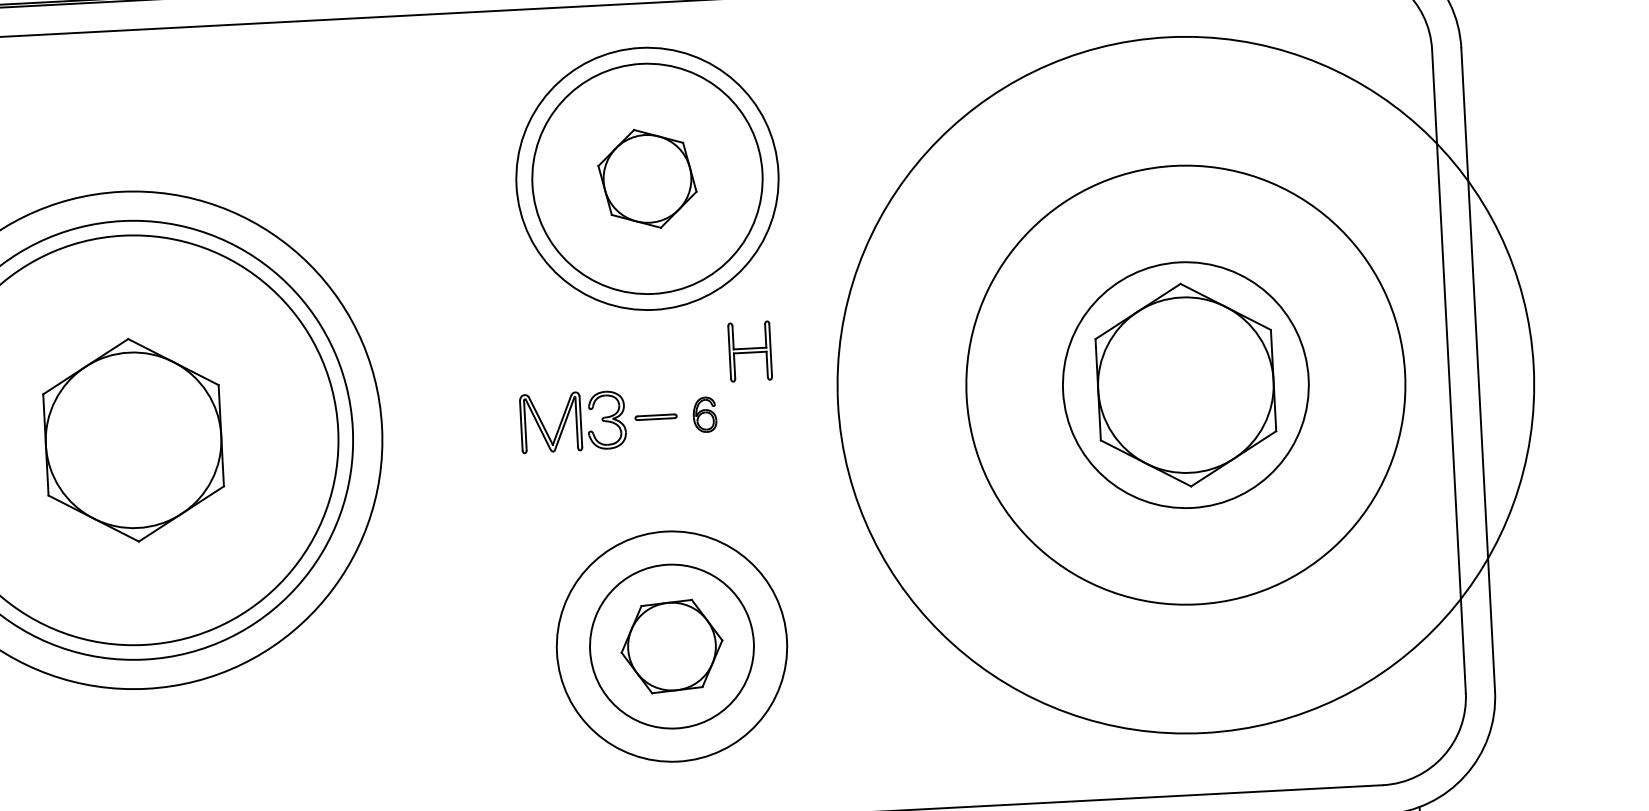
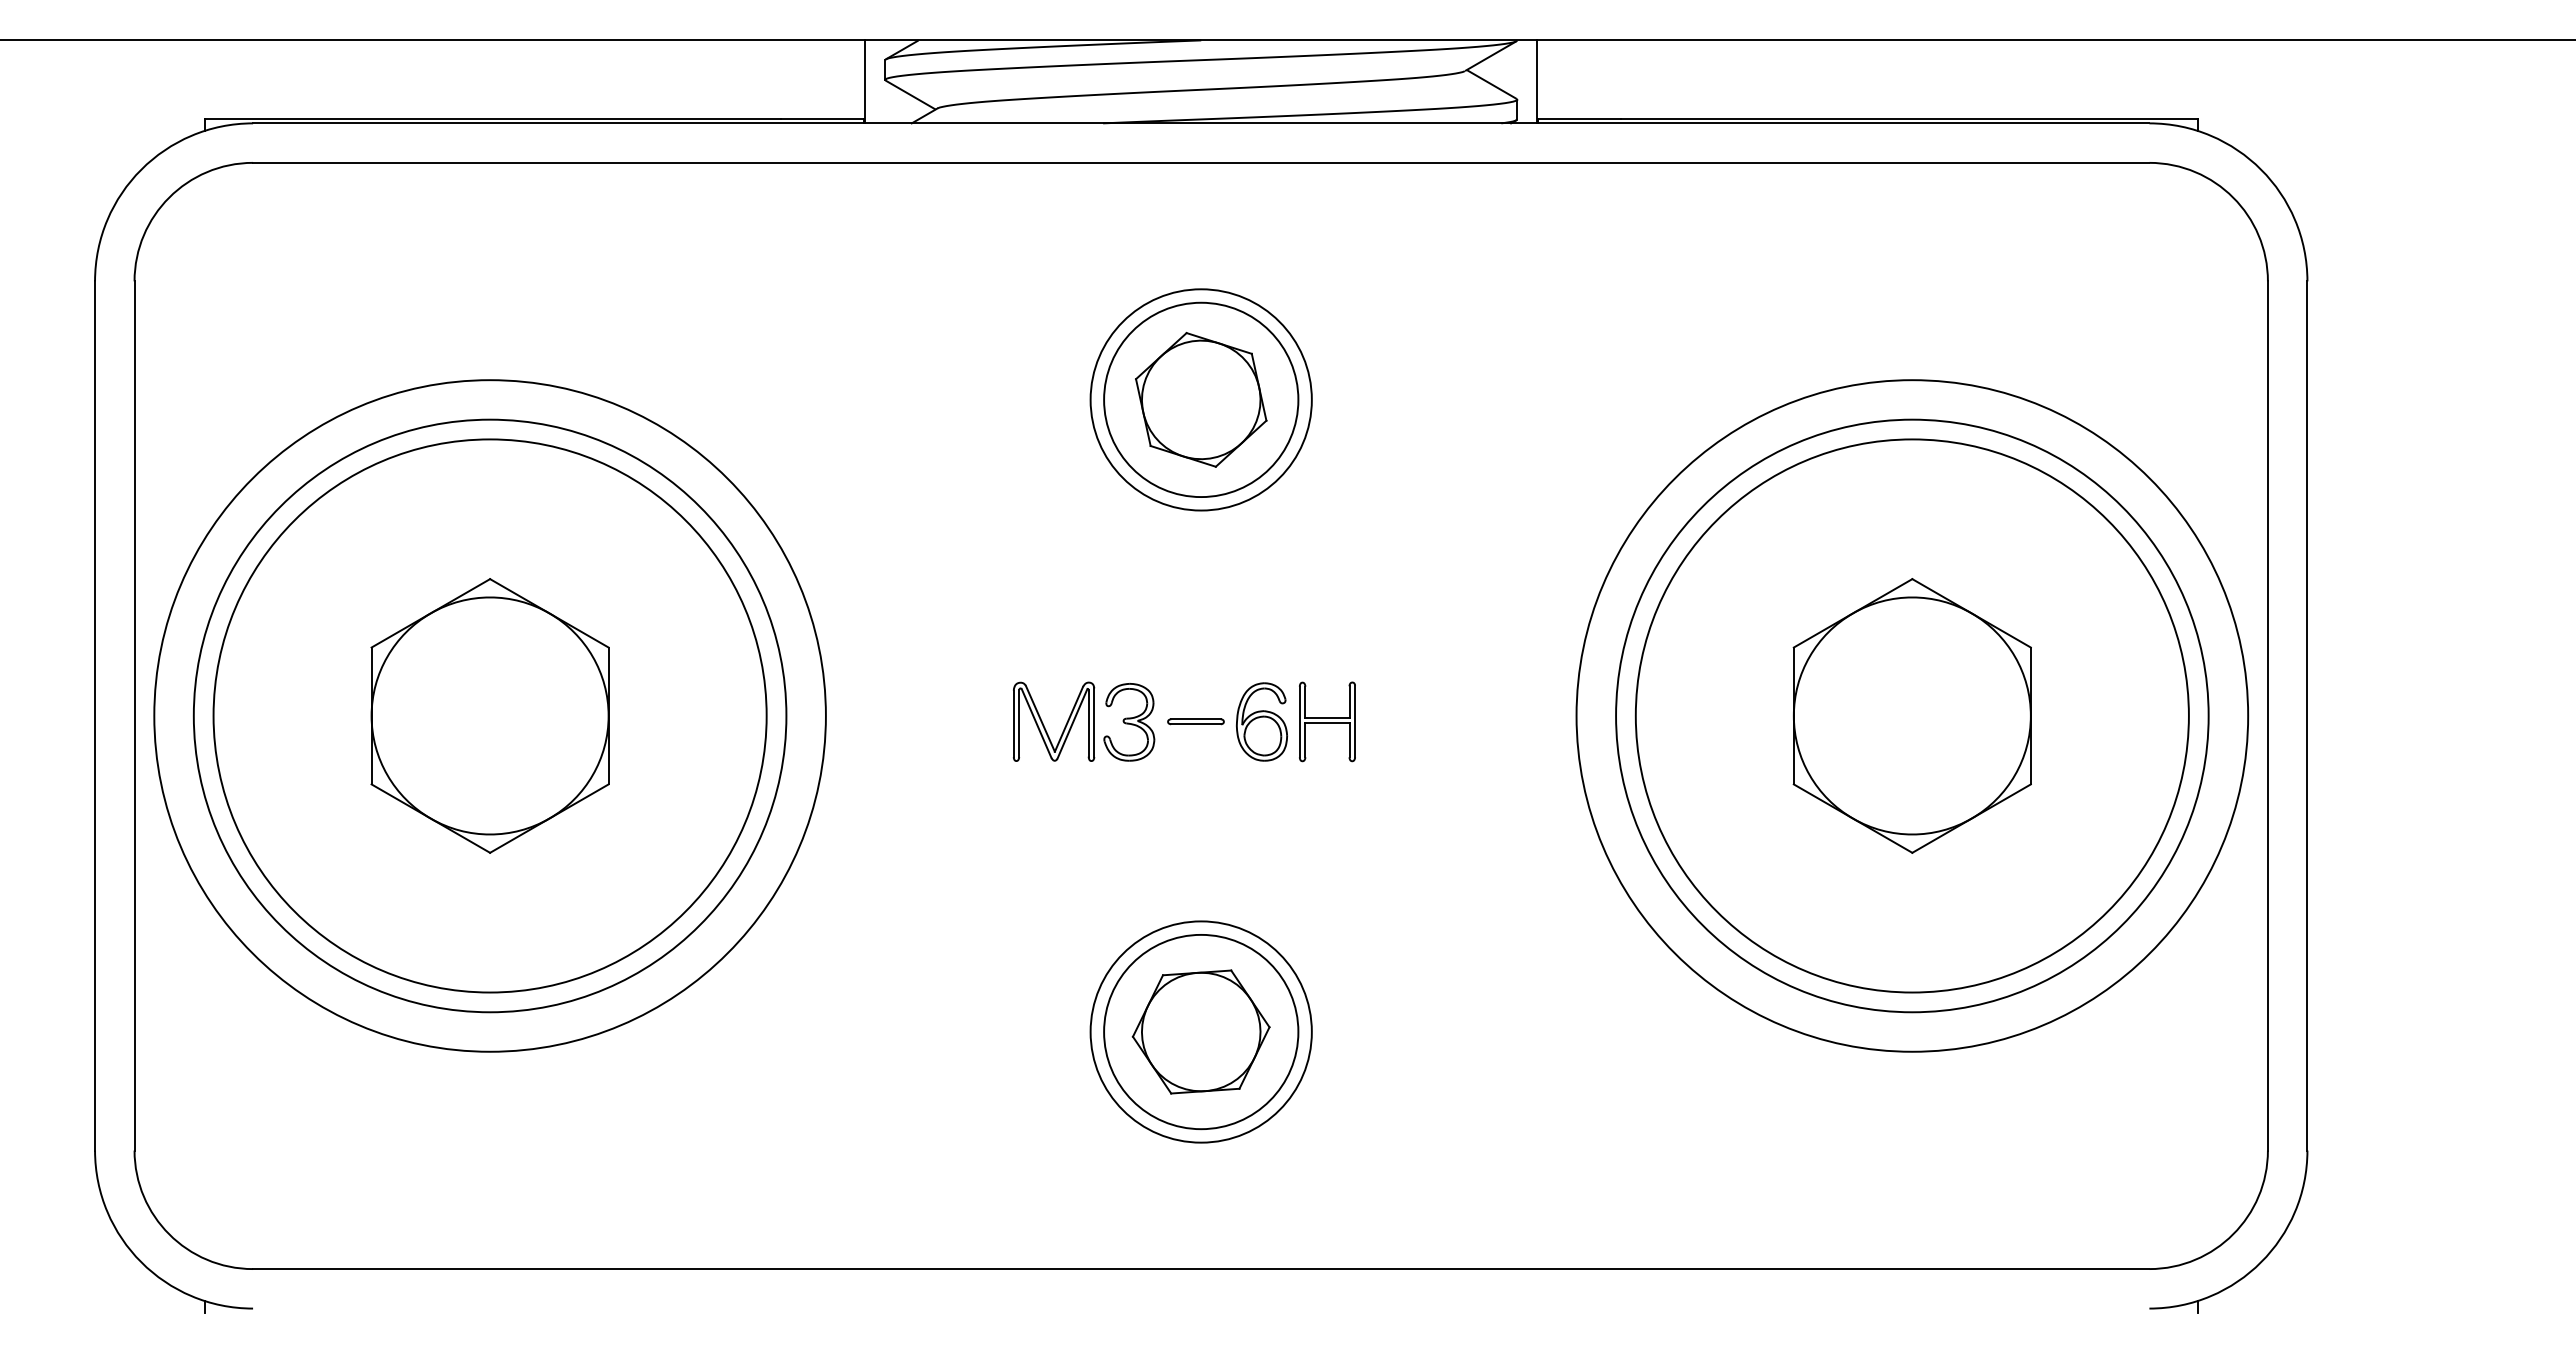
circle: (646, 178) -> (1200, 399), size x0.62
circle: (647, 178) -> (1201, 399), size x0.62
part: (750, 351) -> (1327, 721), moved
circle: (1185, 384) -> (1911, 715), size x1.67
circle: (1185, 384) -> (1912, 715), size x0.71
part: (704, 414) -> (1261, 721), size x1.67
circle: (672, 646) -> (1201, 1031), size x0.62

